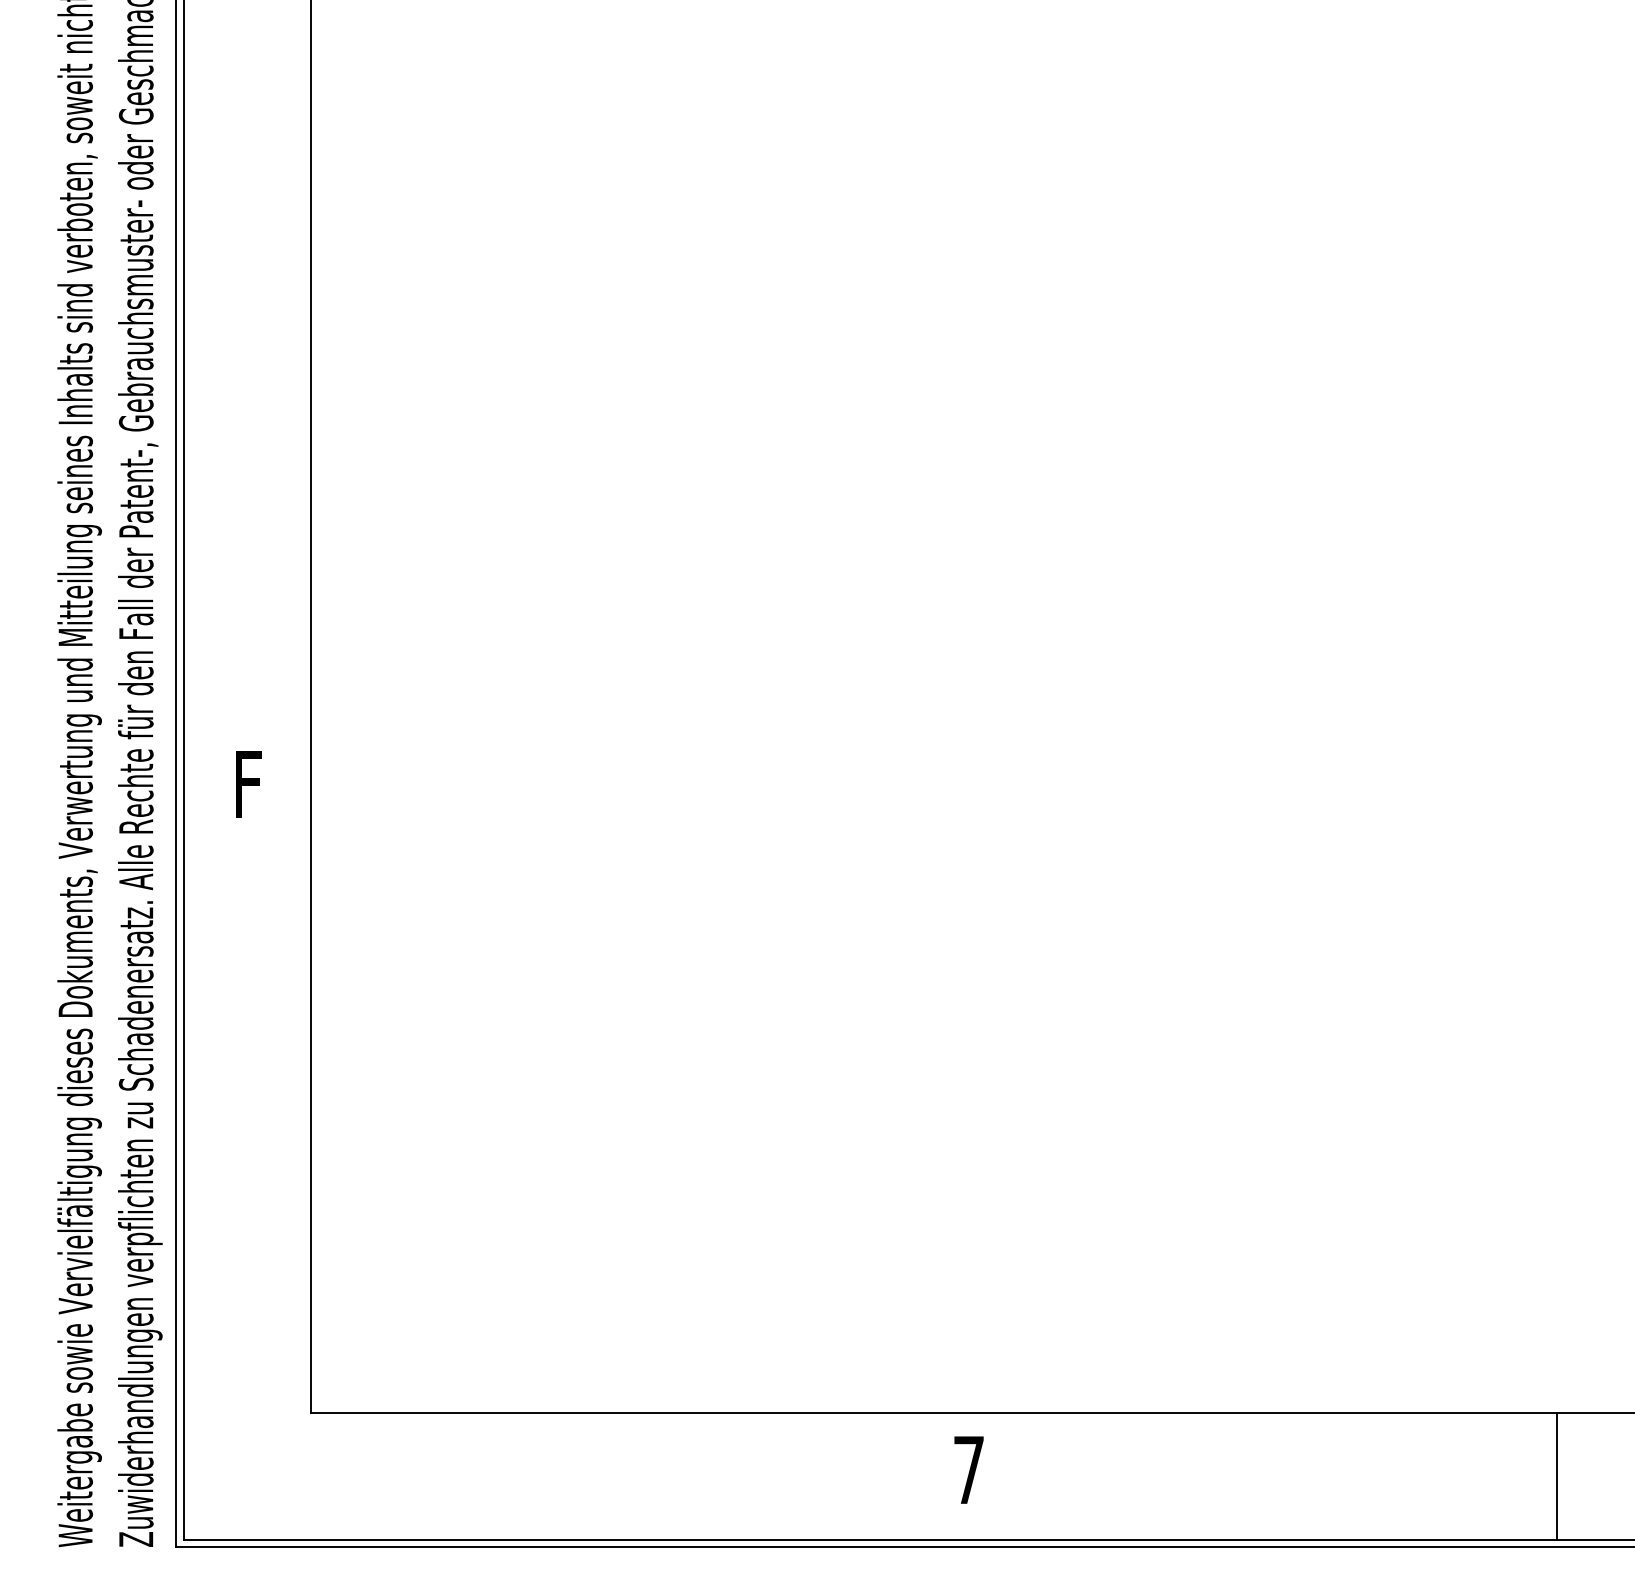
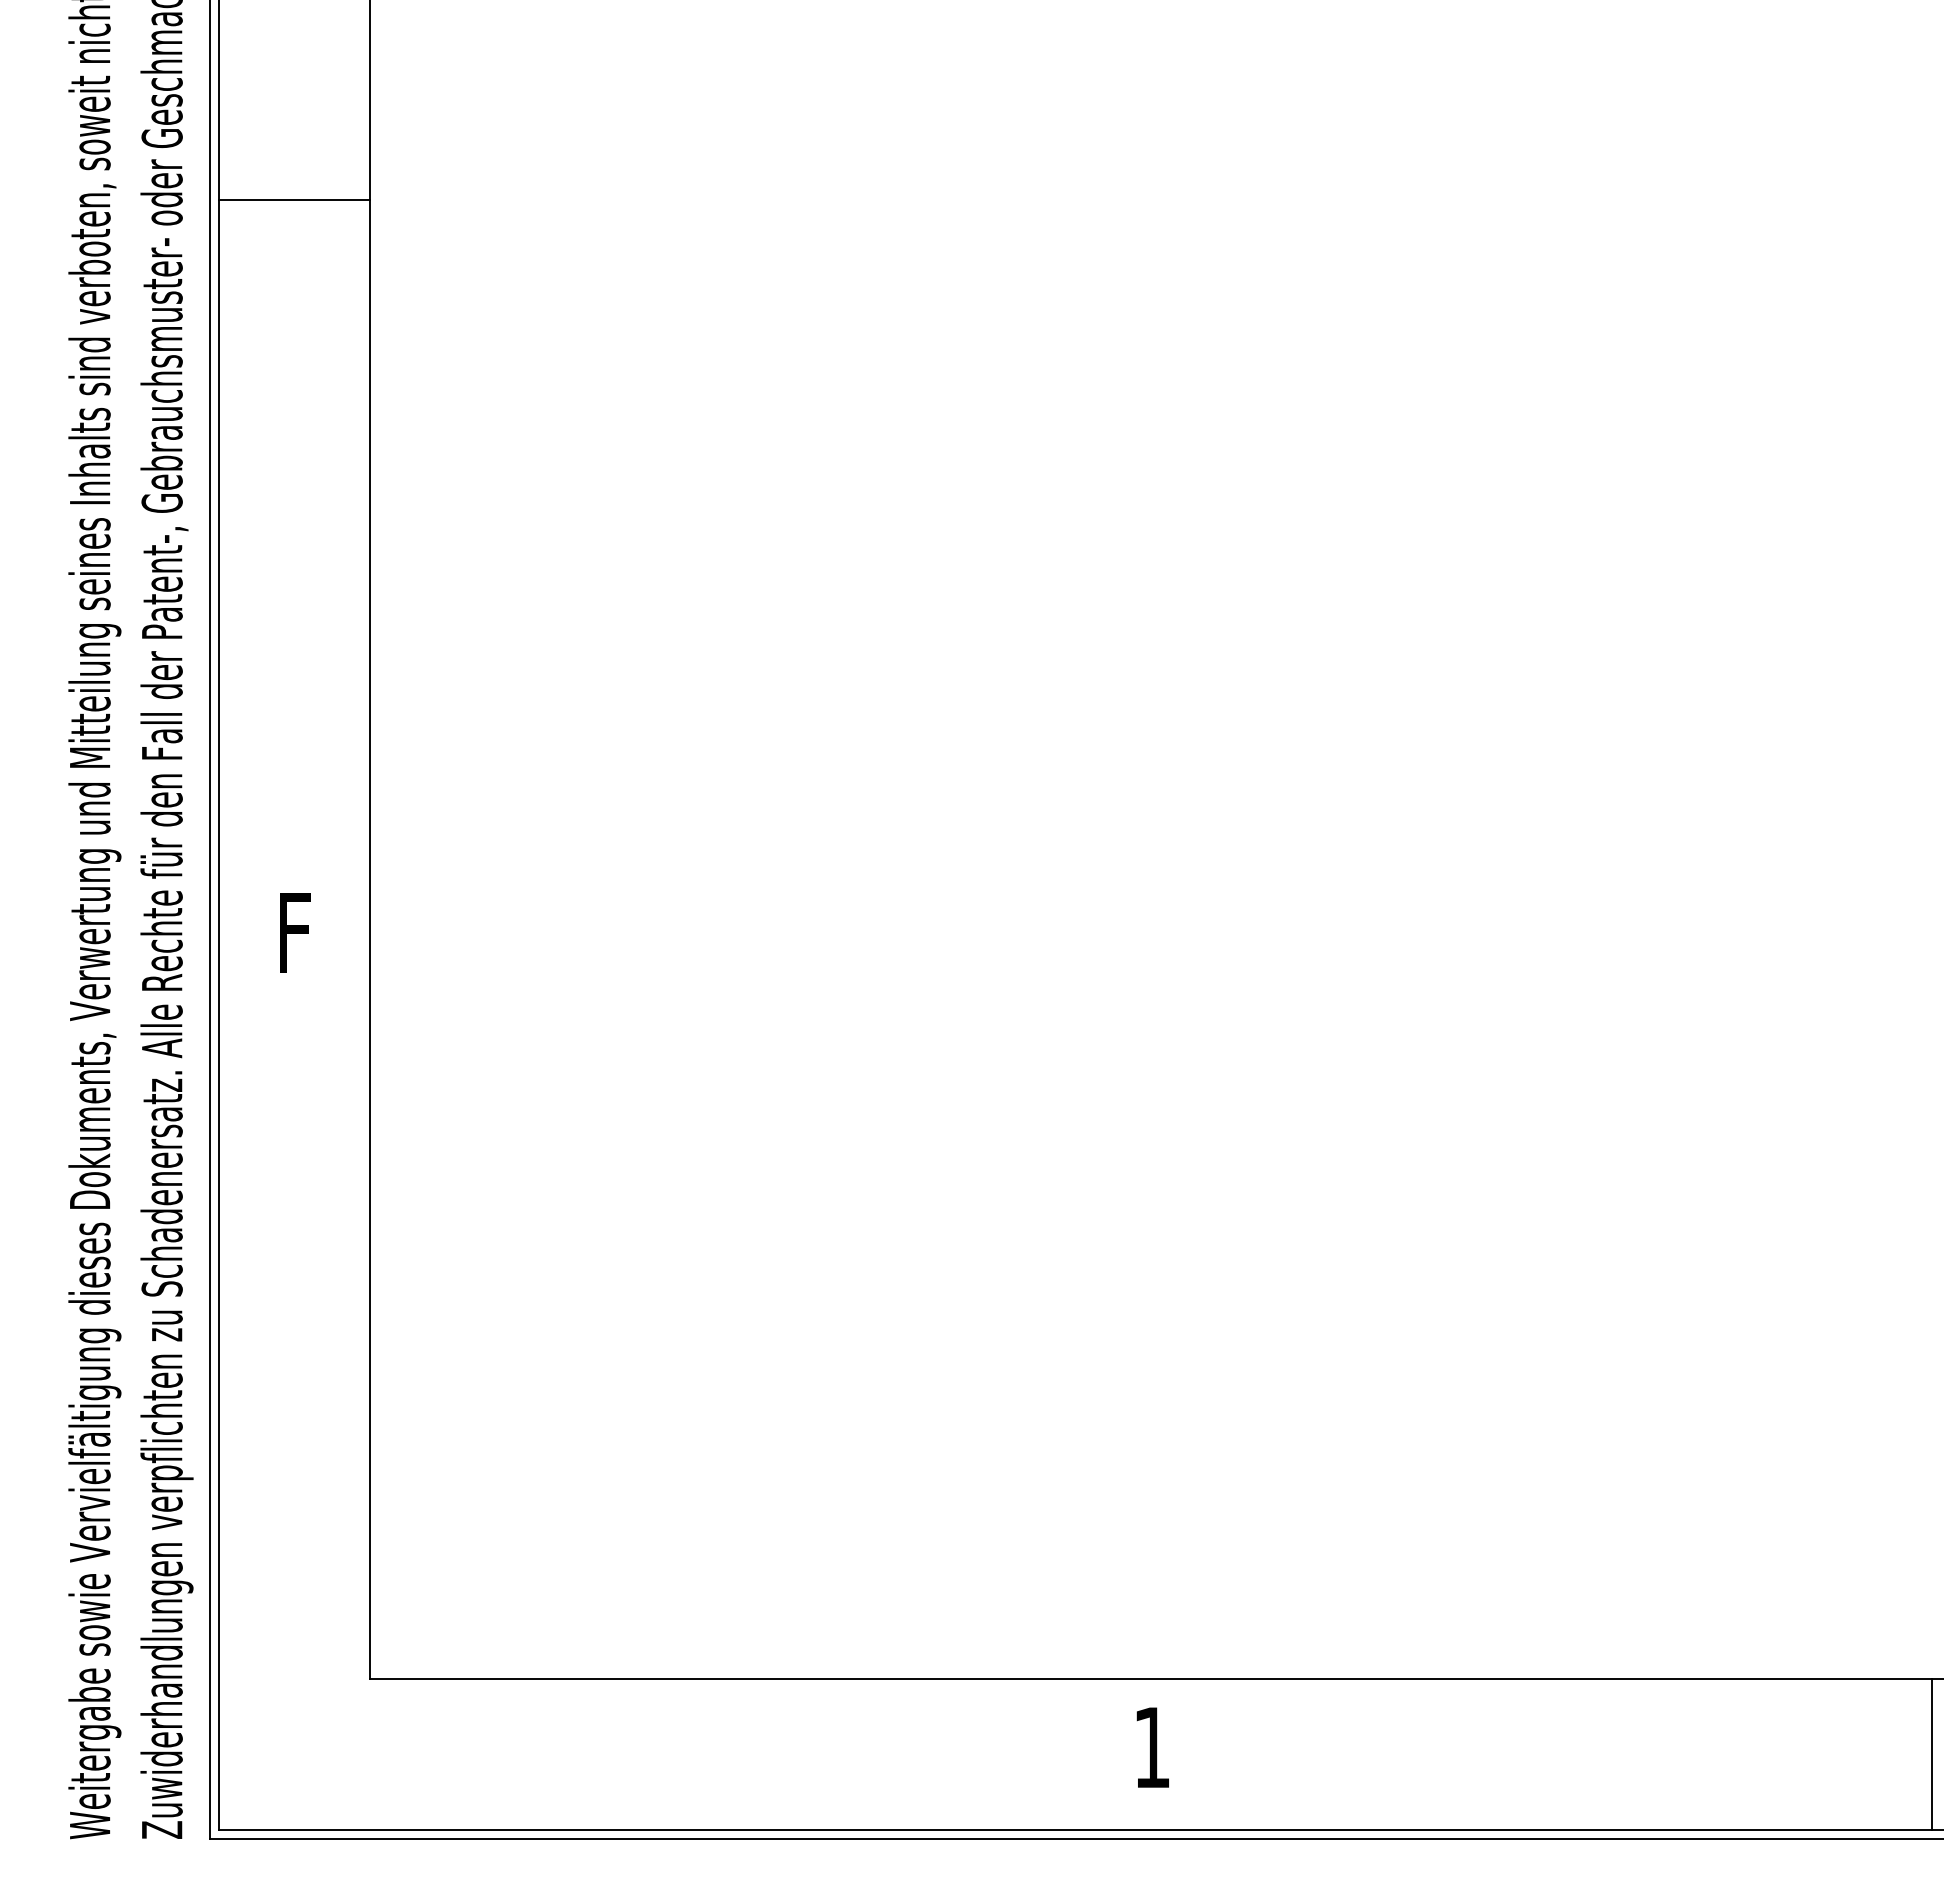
line: (246, 168) -> (293, 200), added
text: (968, 1470) -> (1151, 1747), 7 -> 1
line: (1557, 1475) -> (1931, 1754), moved

